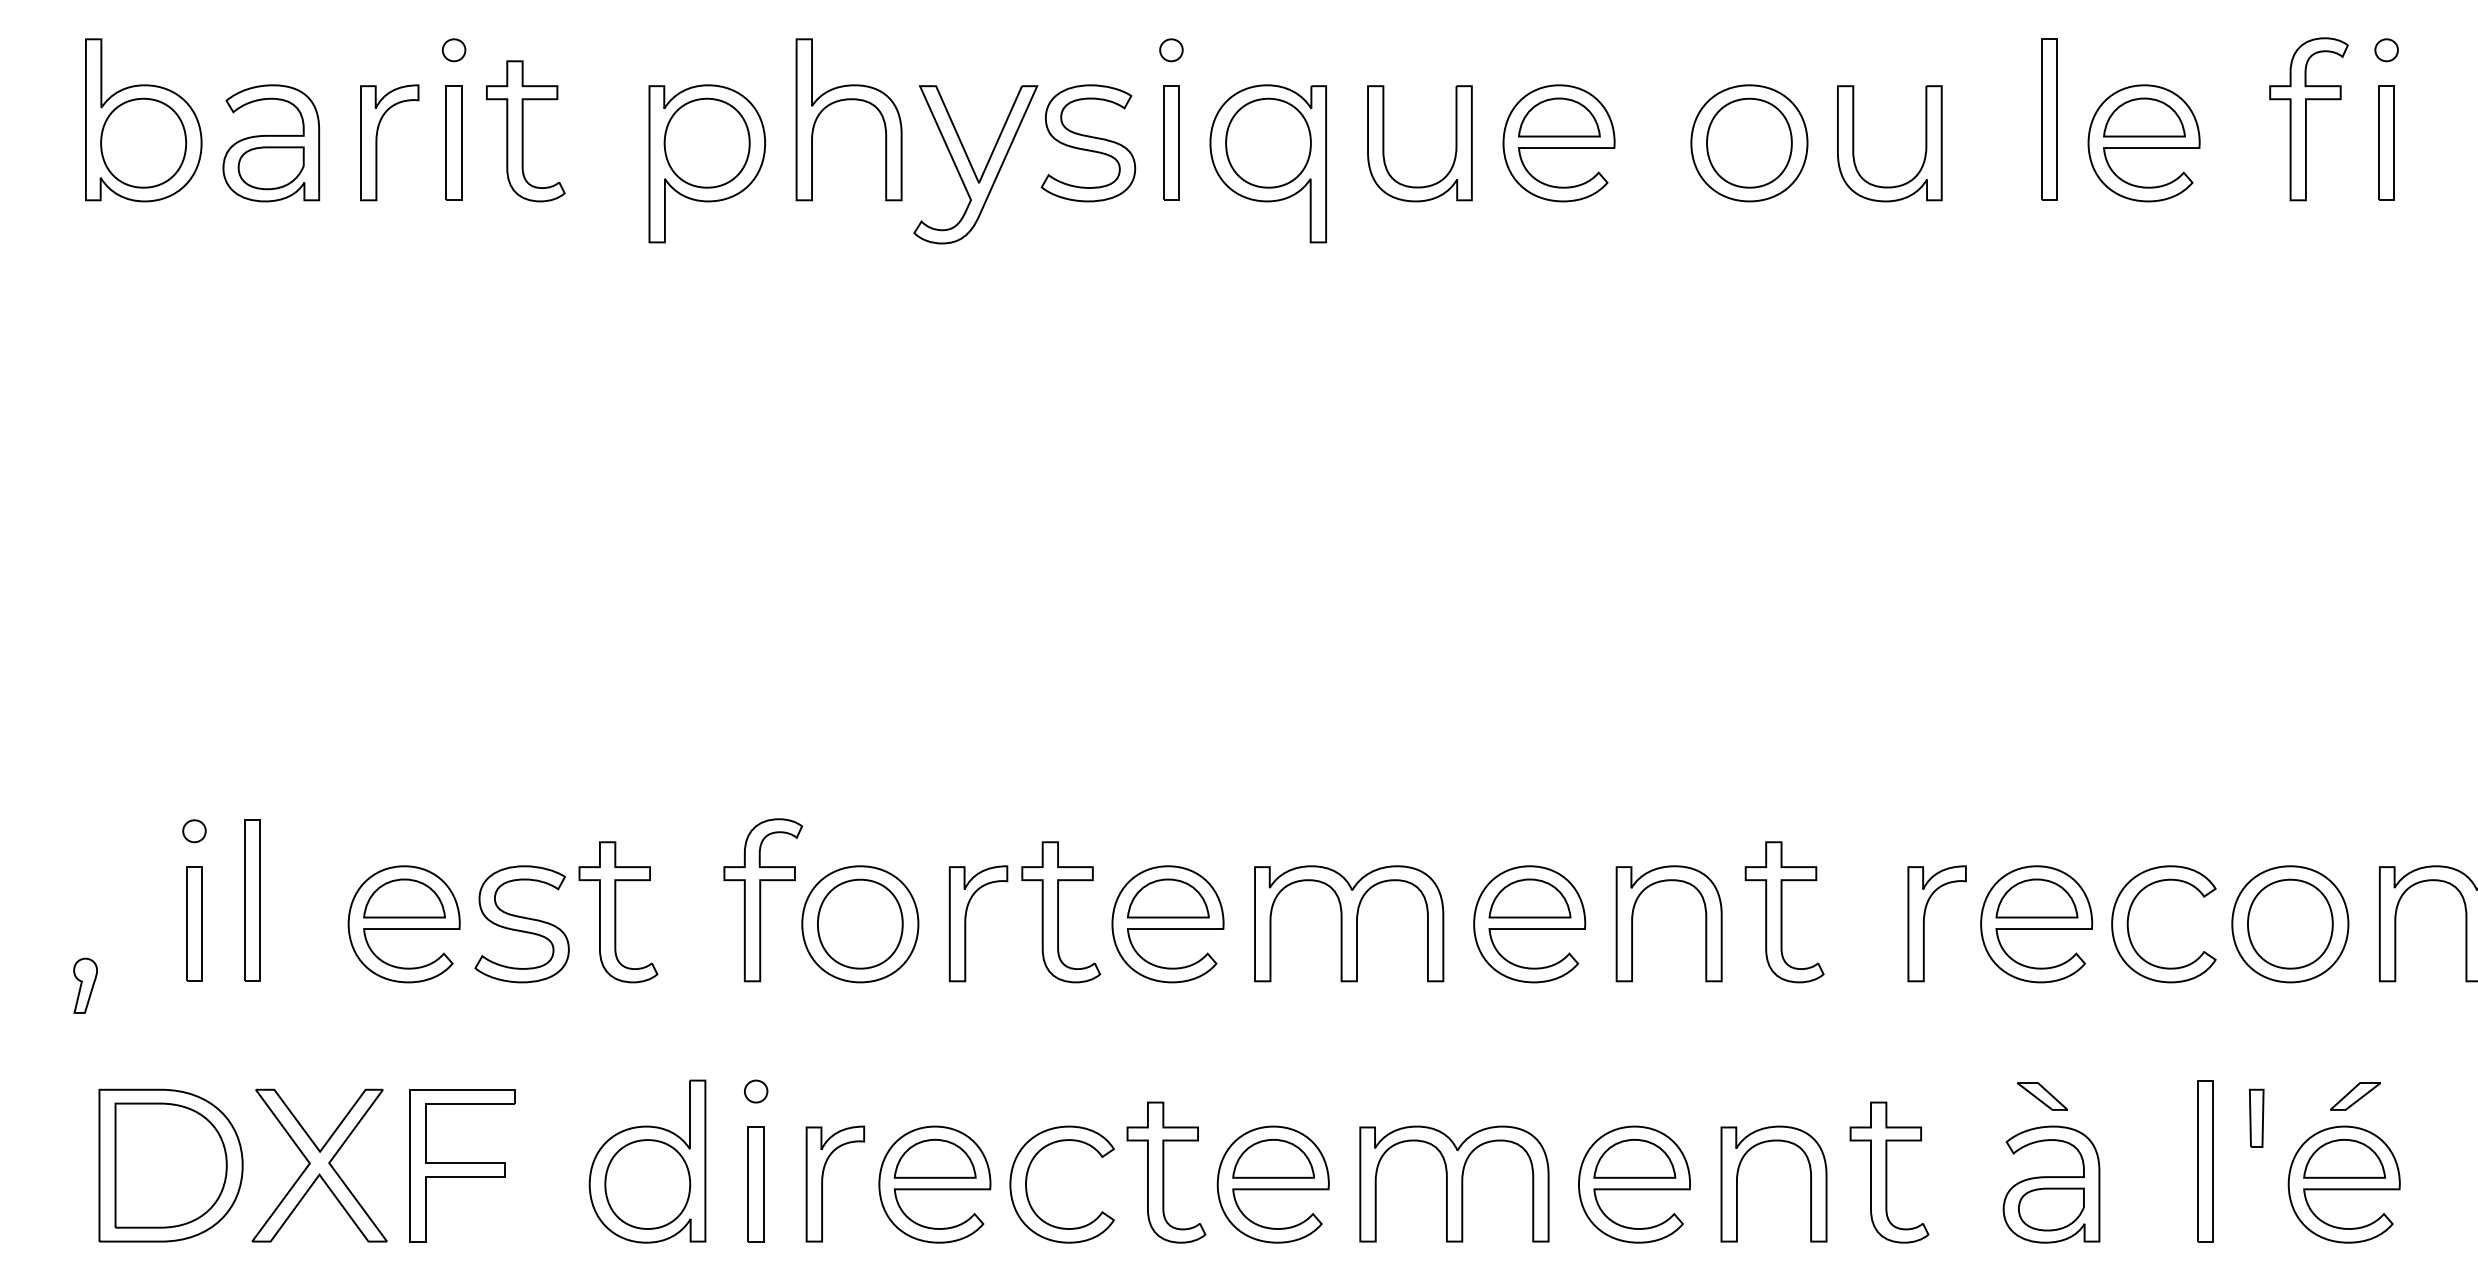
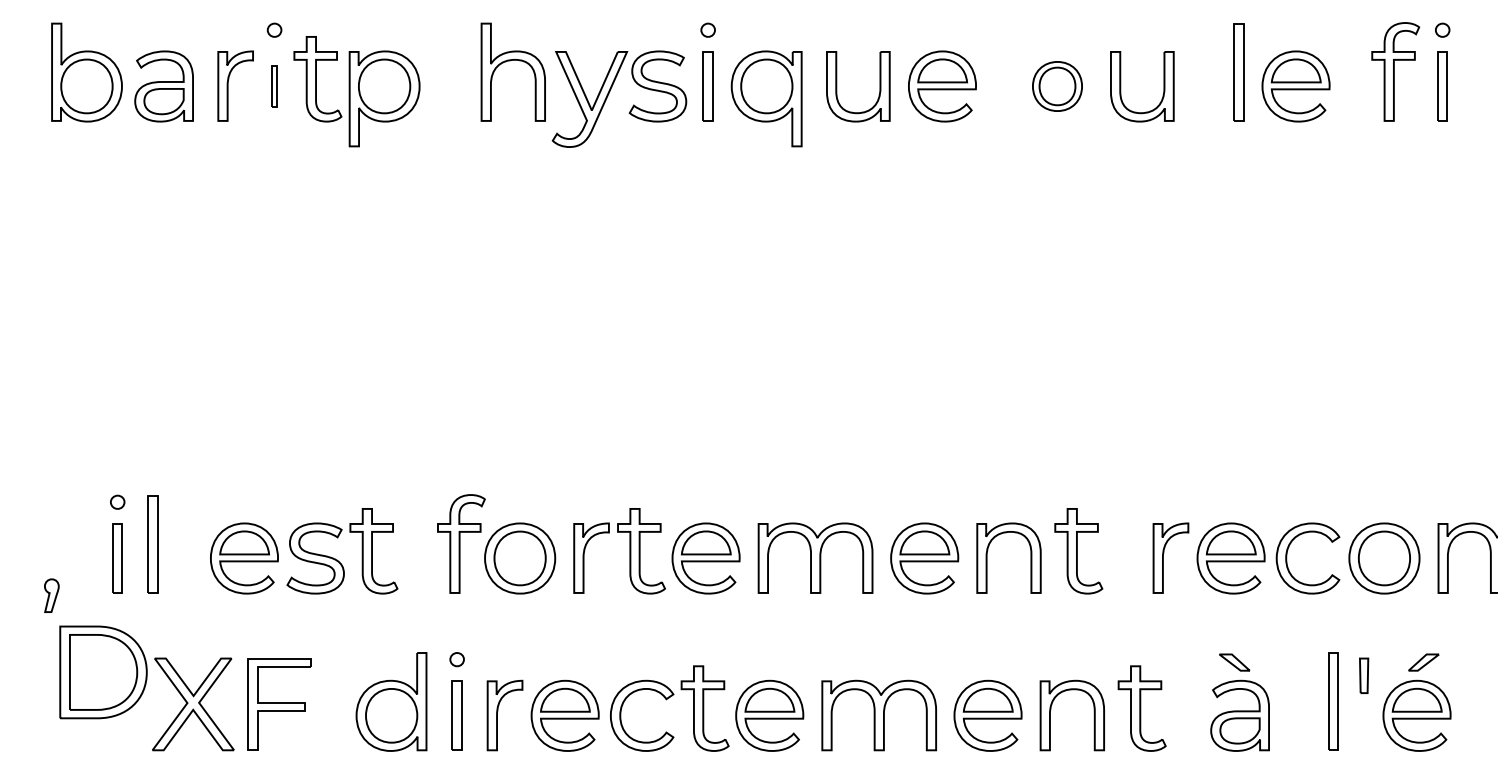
part: (453, 143) -> (274, 86), size x0.6
part: (1749, 143) -> (1057, 86), size x0.7
part: (707, 163) -> (384, 98), moved
part: (171, 1165) -> (103, 672), moved

